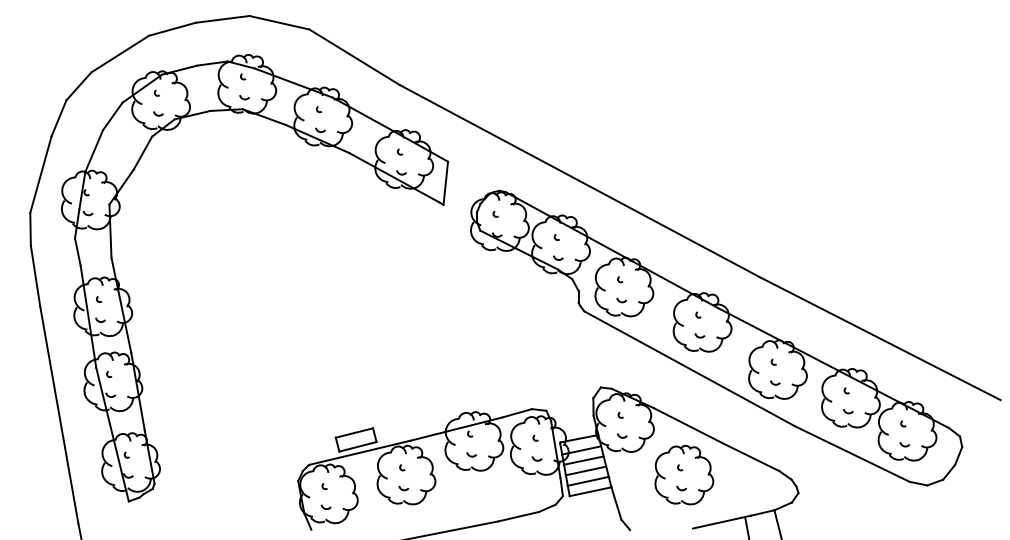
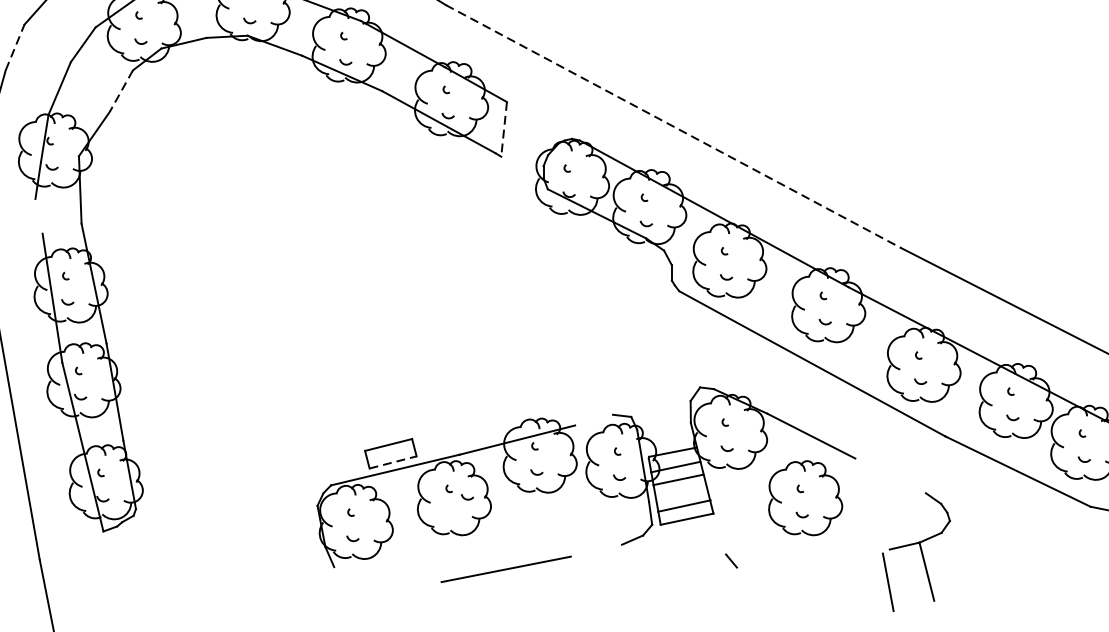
line: (58, 118) -> (14, 47), solid -> dashed
line: (143, 153) -> (122, 91), solid -> dashed
line: (580, 181) -> (674, 127), solid -> dashed
line: (445, 183) -> (503, 129), solid -> dashed
line: (77, 251) -> (38, 215), removed
line: (516, 413) -> (593, 420), removed
line: (358, 446) -> (393, 462), solid -> dashed
line: (751, 457) -> (890, 475), removed
line: (585, 470) -> (680, 492), removed
arc: (402, 488) -> (465, 497), moved
line: (616, 503) -> (719, 534), removed
line: (518, 516) -> (596, 550), removed
line: (721, 521) -> (852, 556), removed

